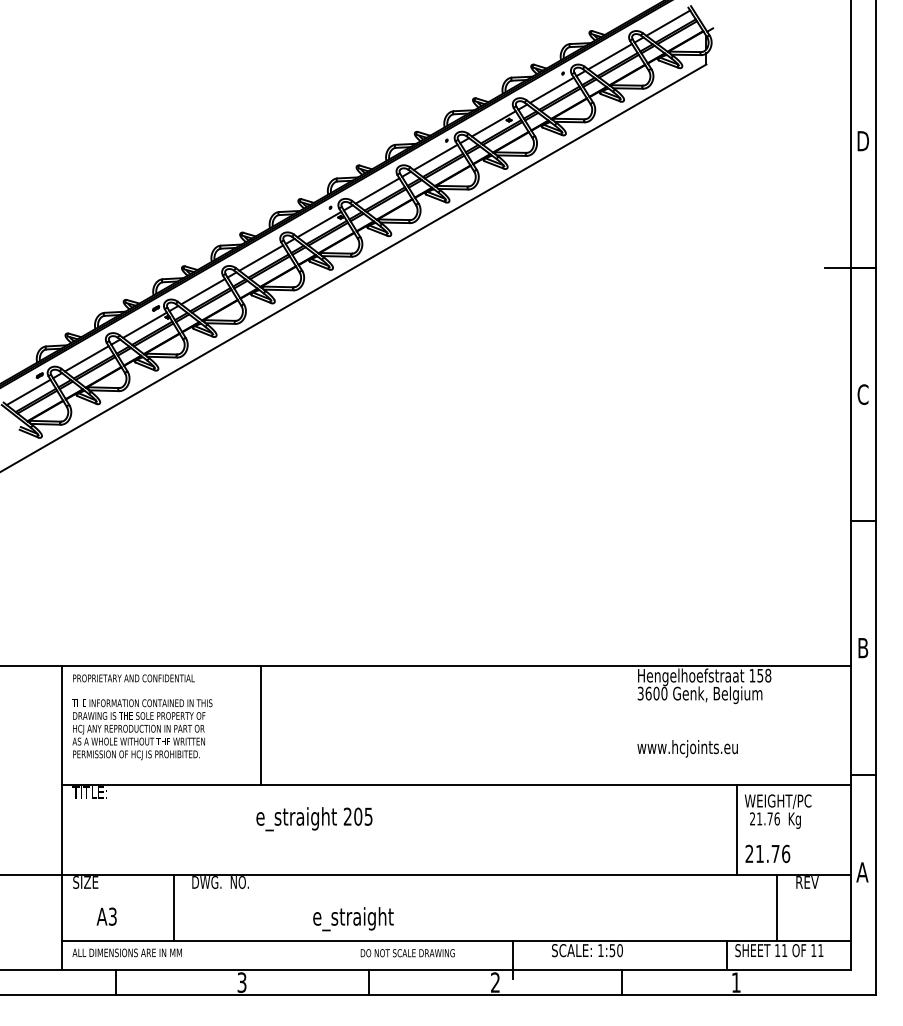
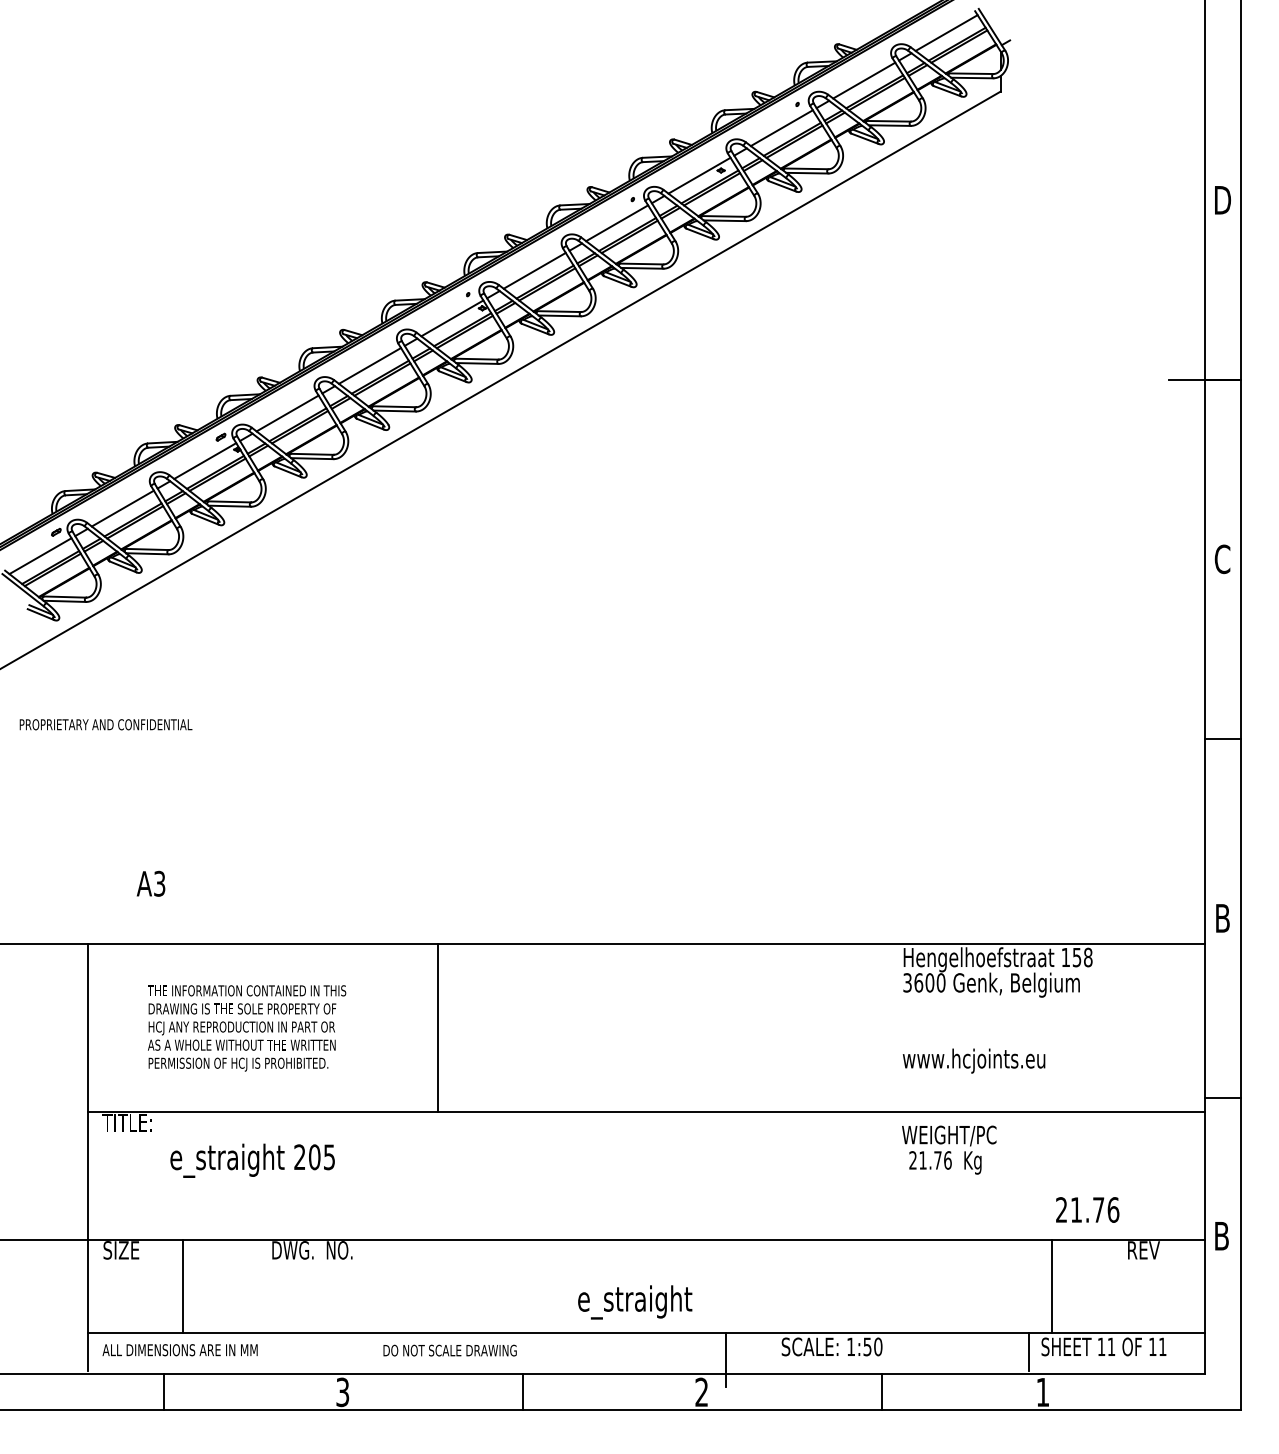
text: (133, 678) -> (105, 724), moved
line: (261, 725) -> (438, 1028), moved
text: (142, 729) -> (247, 1028), moved
text: (778, 811) -> (949, 1149), moved
text: (314, 819) -> (252, 1161), moved
line: (736, 829) -> (1043, 1175), removed
text: (862, 872) -> (1221, 1236), A -> B
line: (173, 907) -> (181, 1285), moved
line: (776, 907) -> (1051, 1285), moved
text: (106, 916) -> (150, 883), moved
text: (353, 919) -> (635, 1302), moved
text: (407, 953) -> (449, 1351), moved

